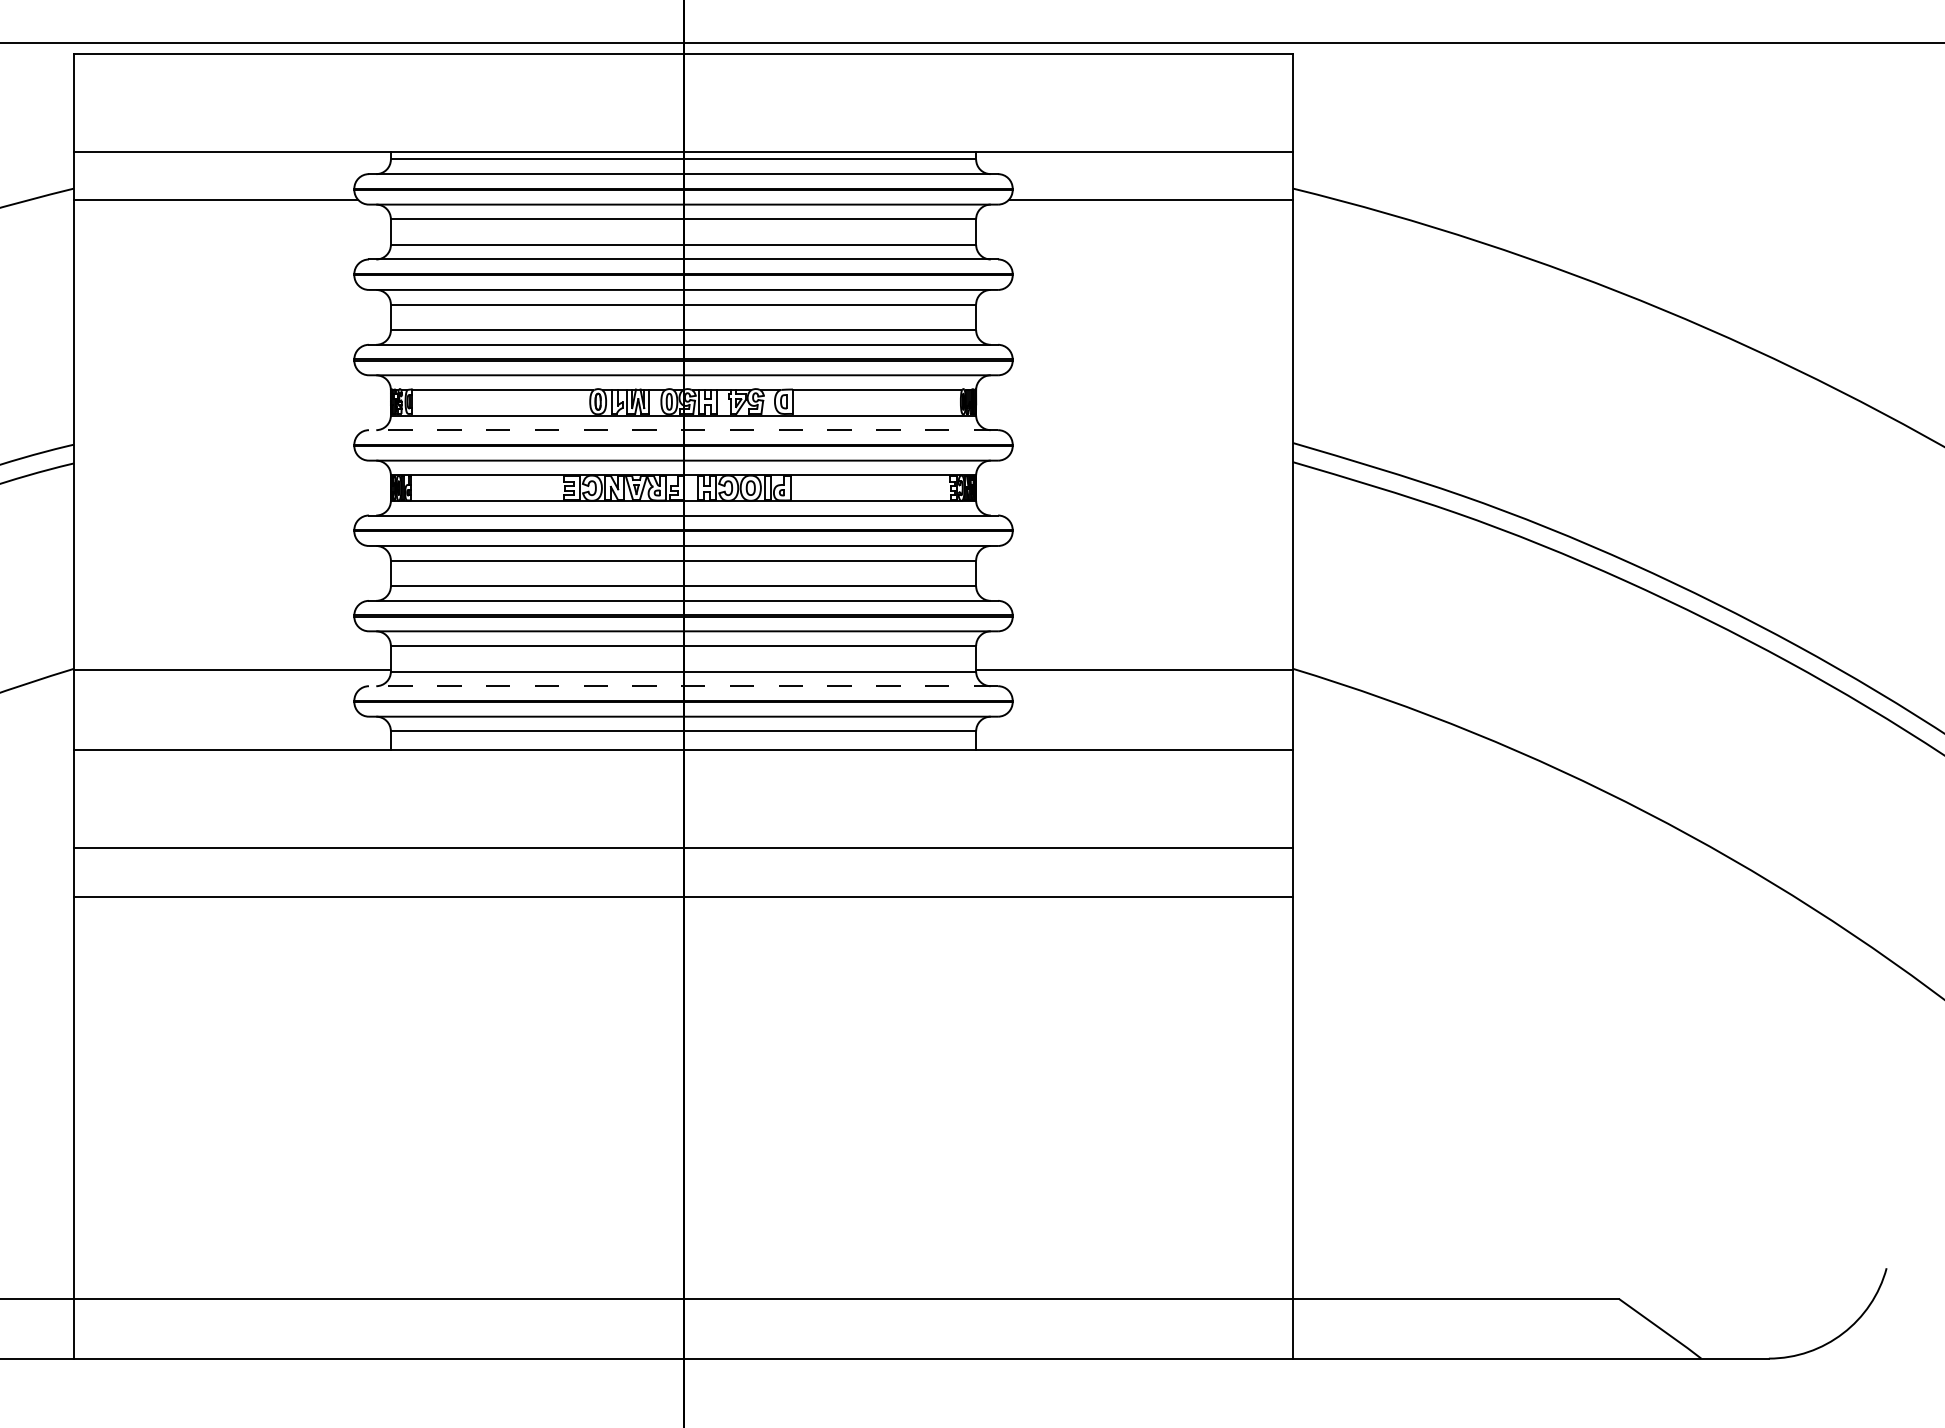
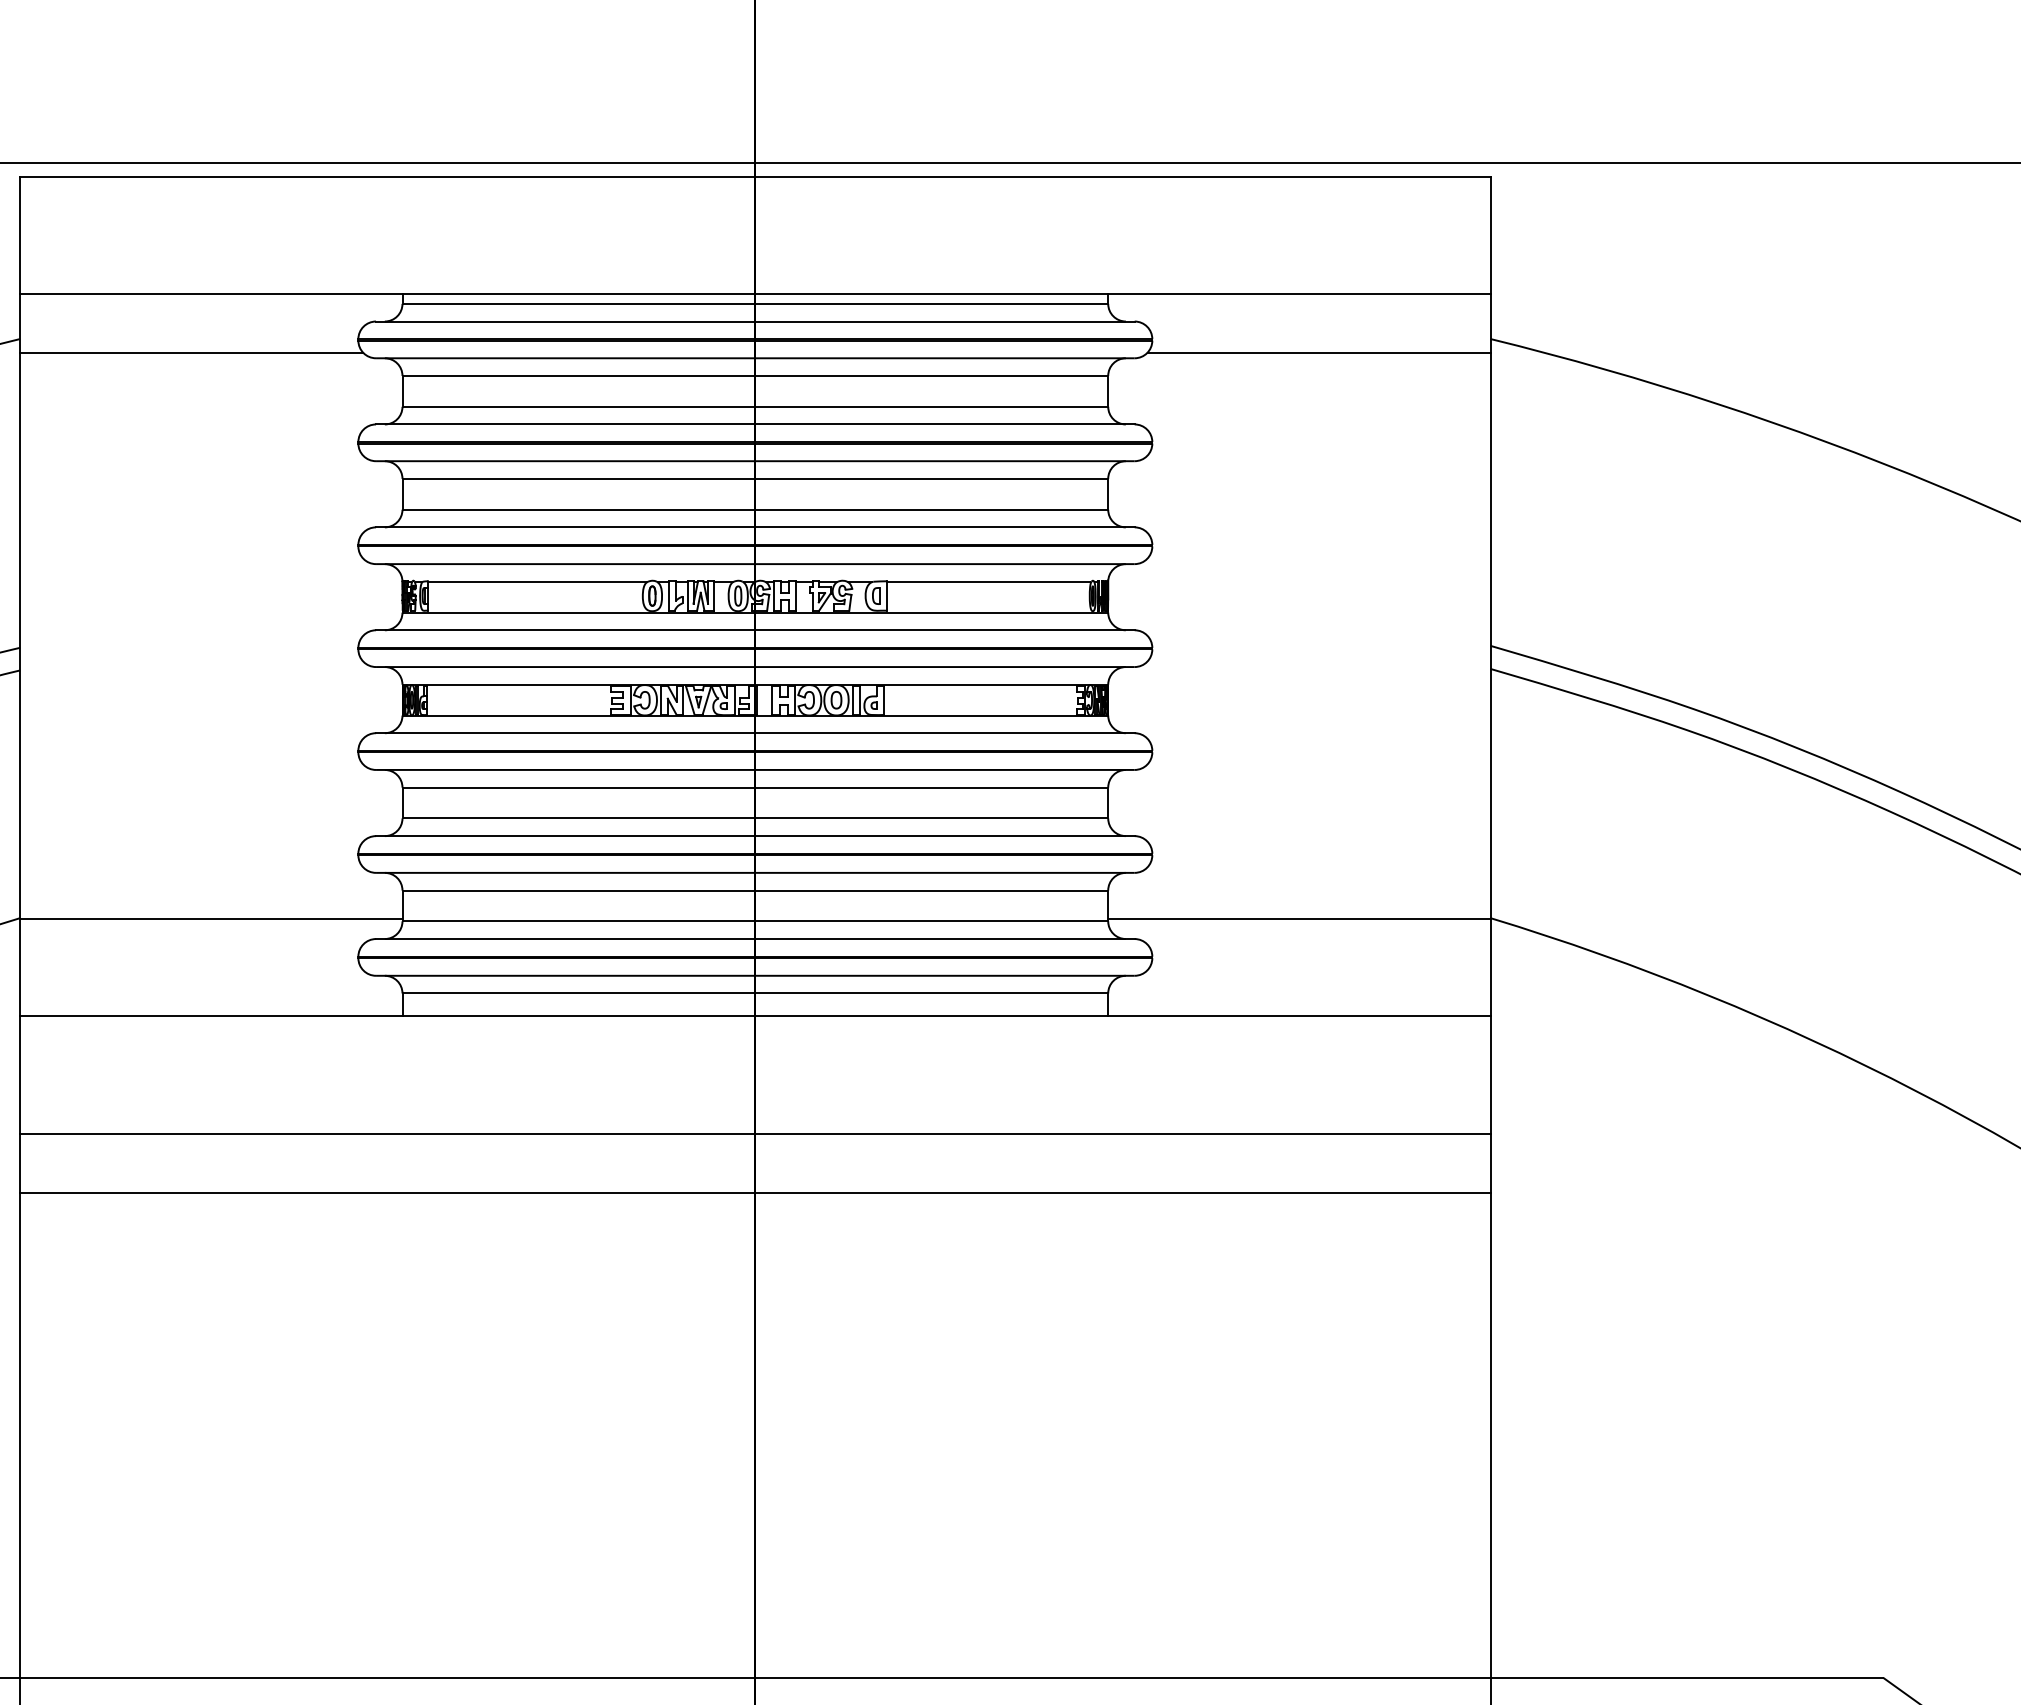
line: (683, 430) -> (755, 630), dashed -> solid
line: (683, 686) -> (755, 939), dashed -> solid

